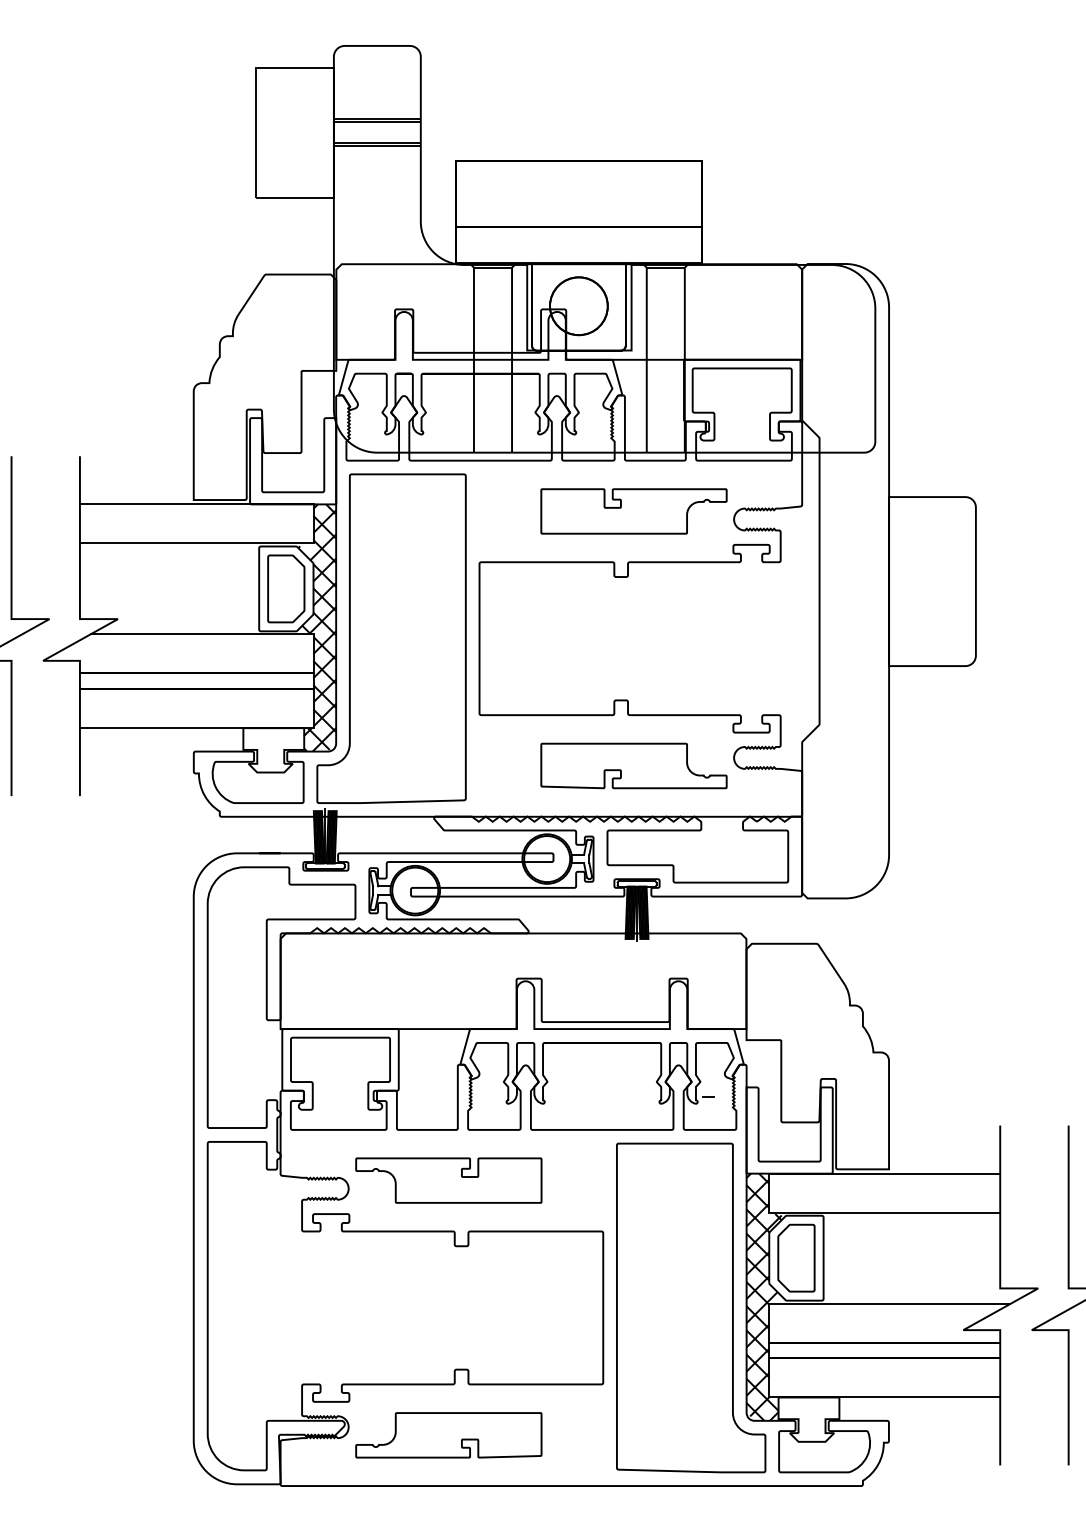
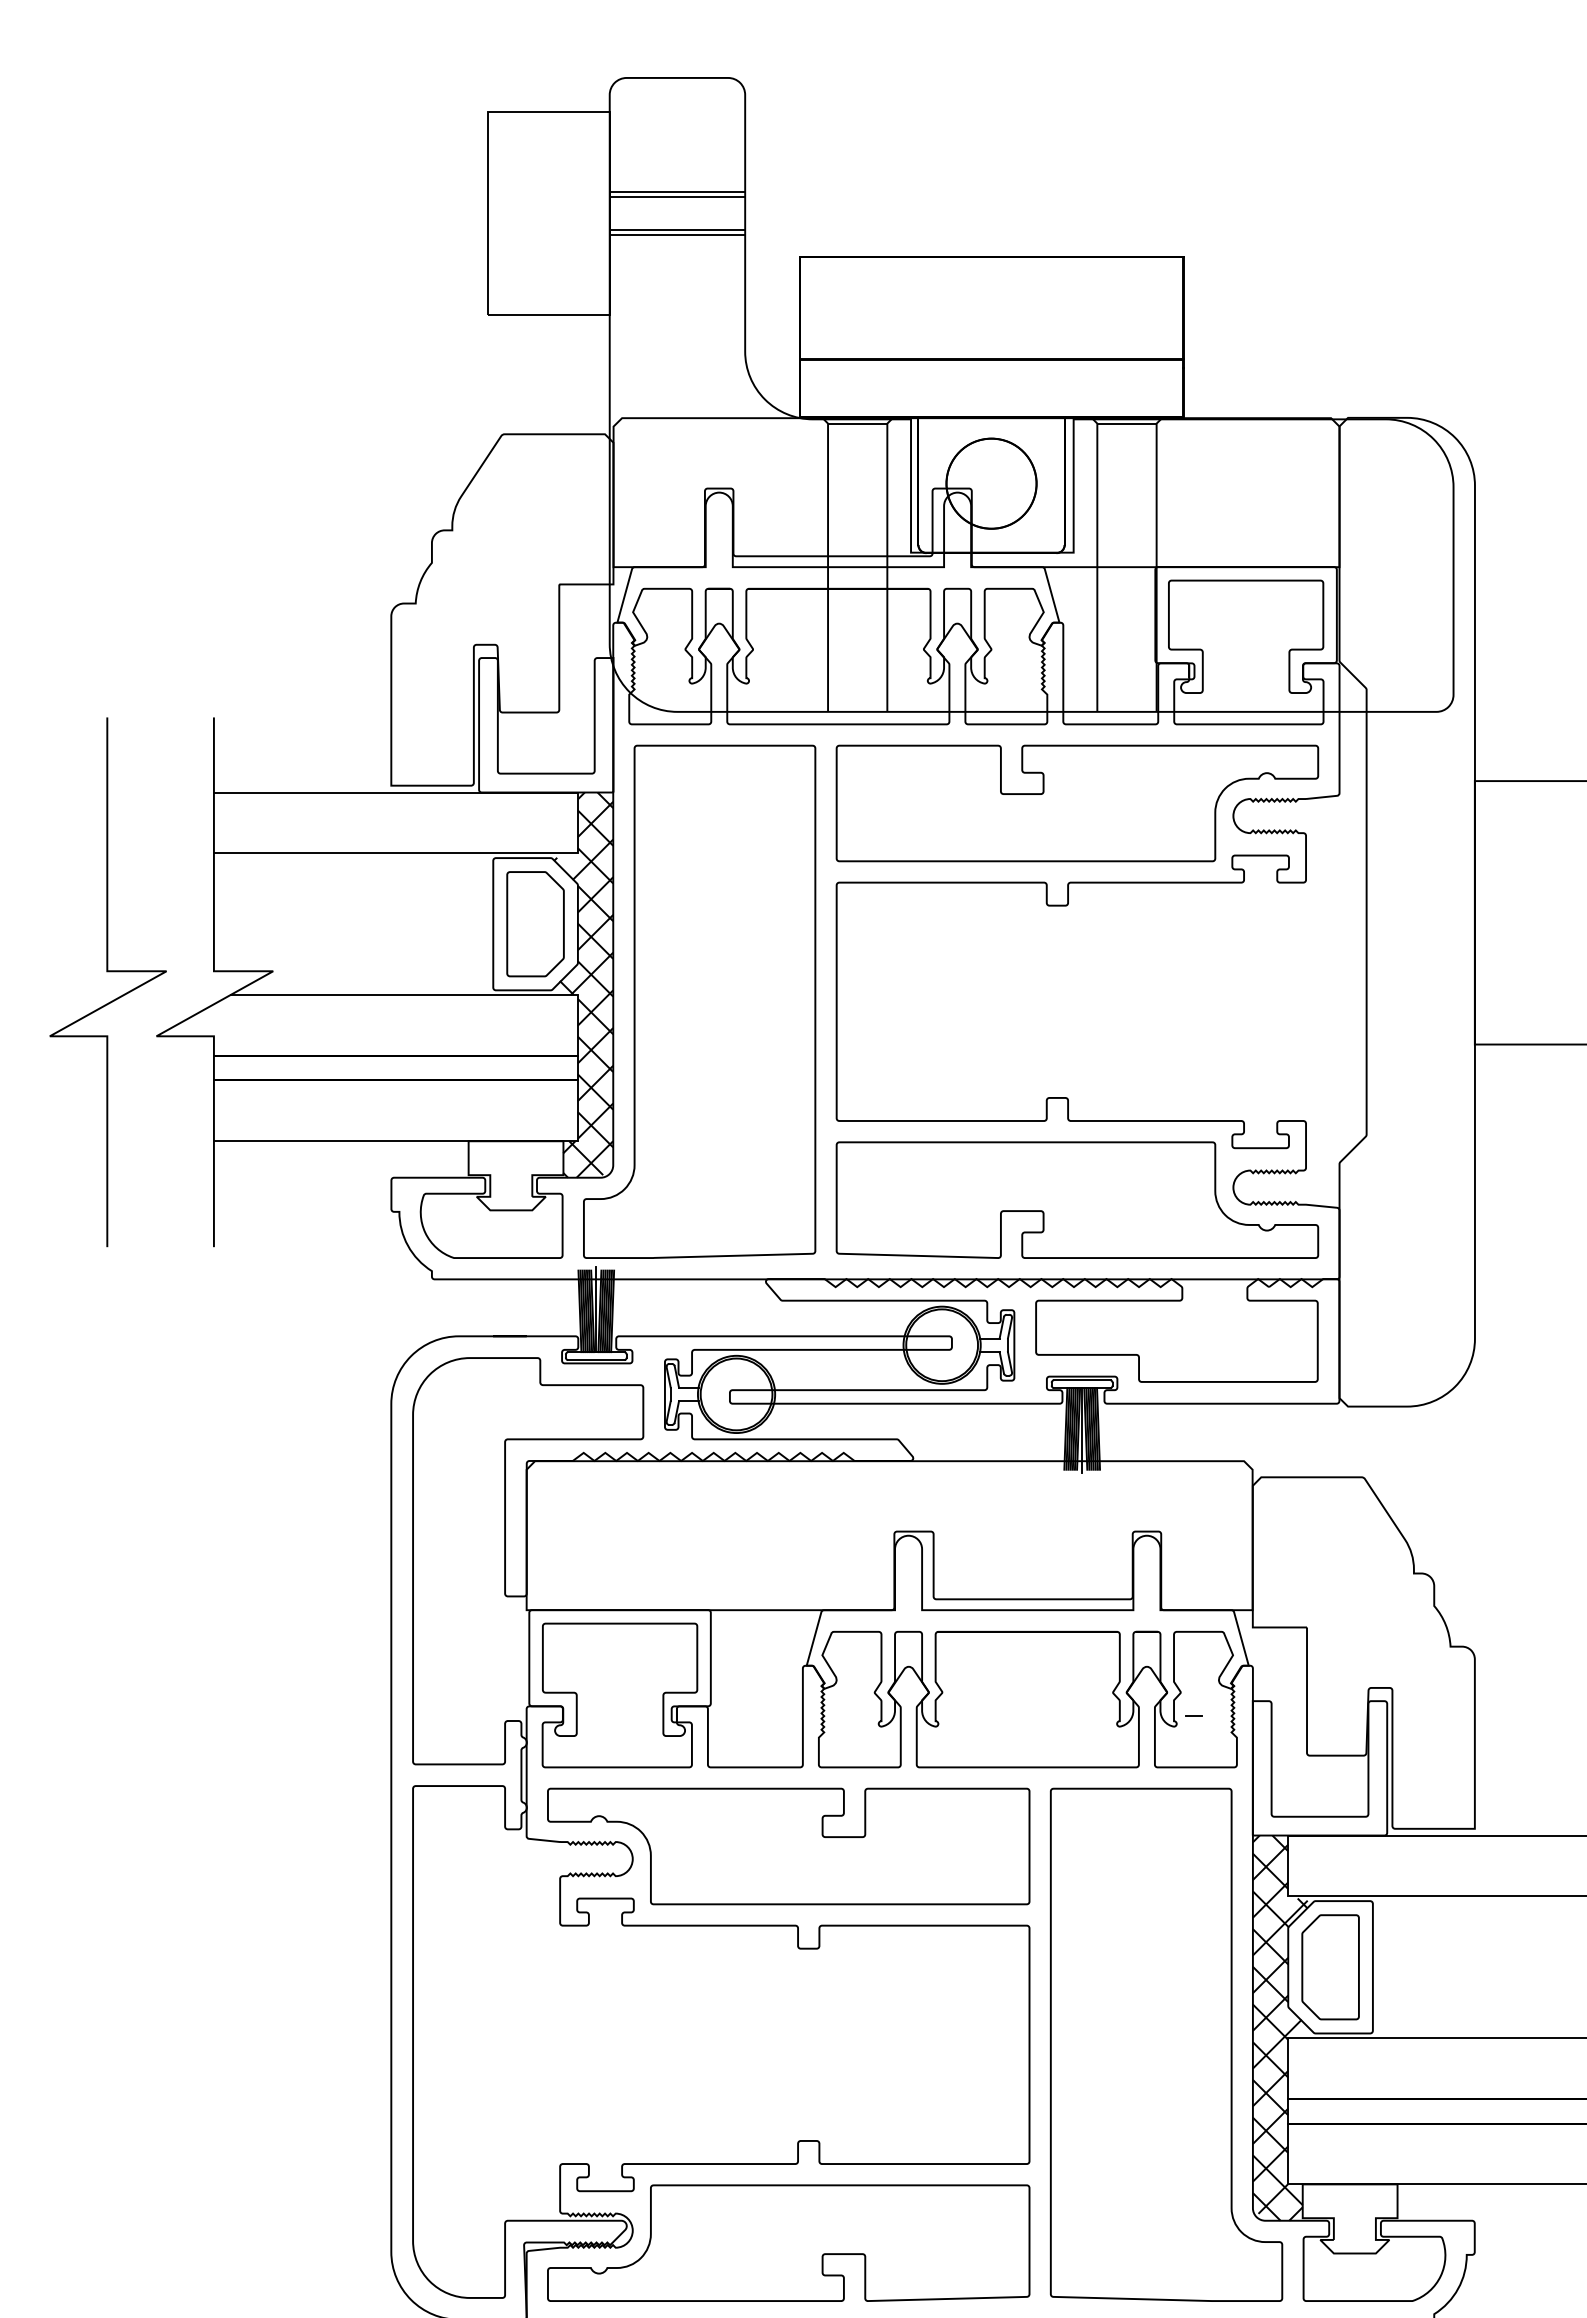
part: (633, 511) -> (1076, 803), size x1.67
part: (633, 765) -> (1076, 1199), size x1.67
part: (448, 1180) -> (788, 1846), size x1.67
part: (448, 1435) -> (788, 2243), size x1.67

